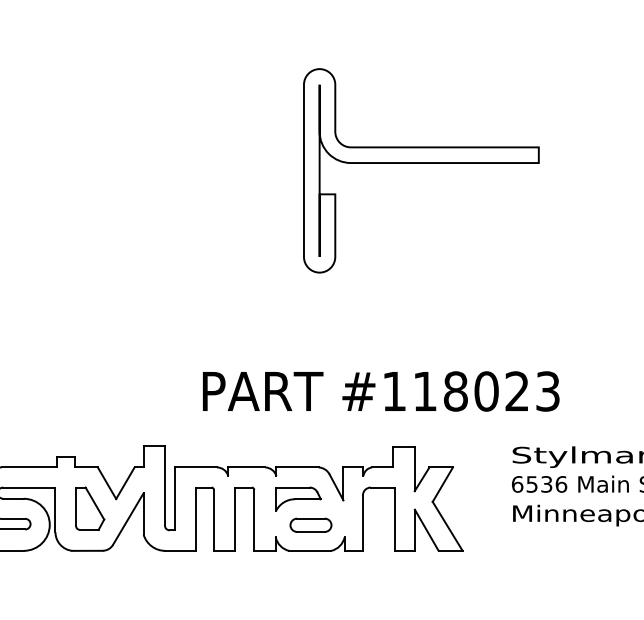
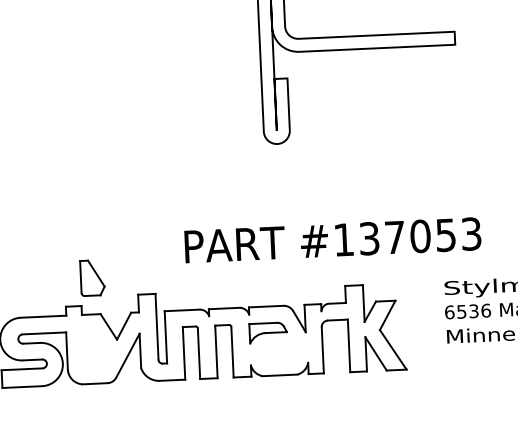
text: (470, 391) -> (407, 237), #118023 -> #137053
part: (90, 508) -> (92, 277), moved
part: (310, 524) -> (279, 353), removed

